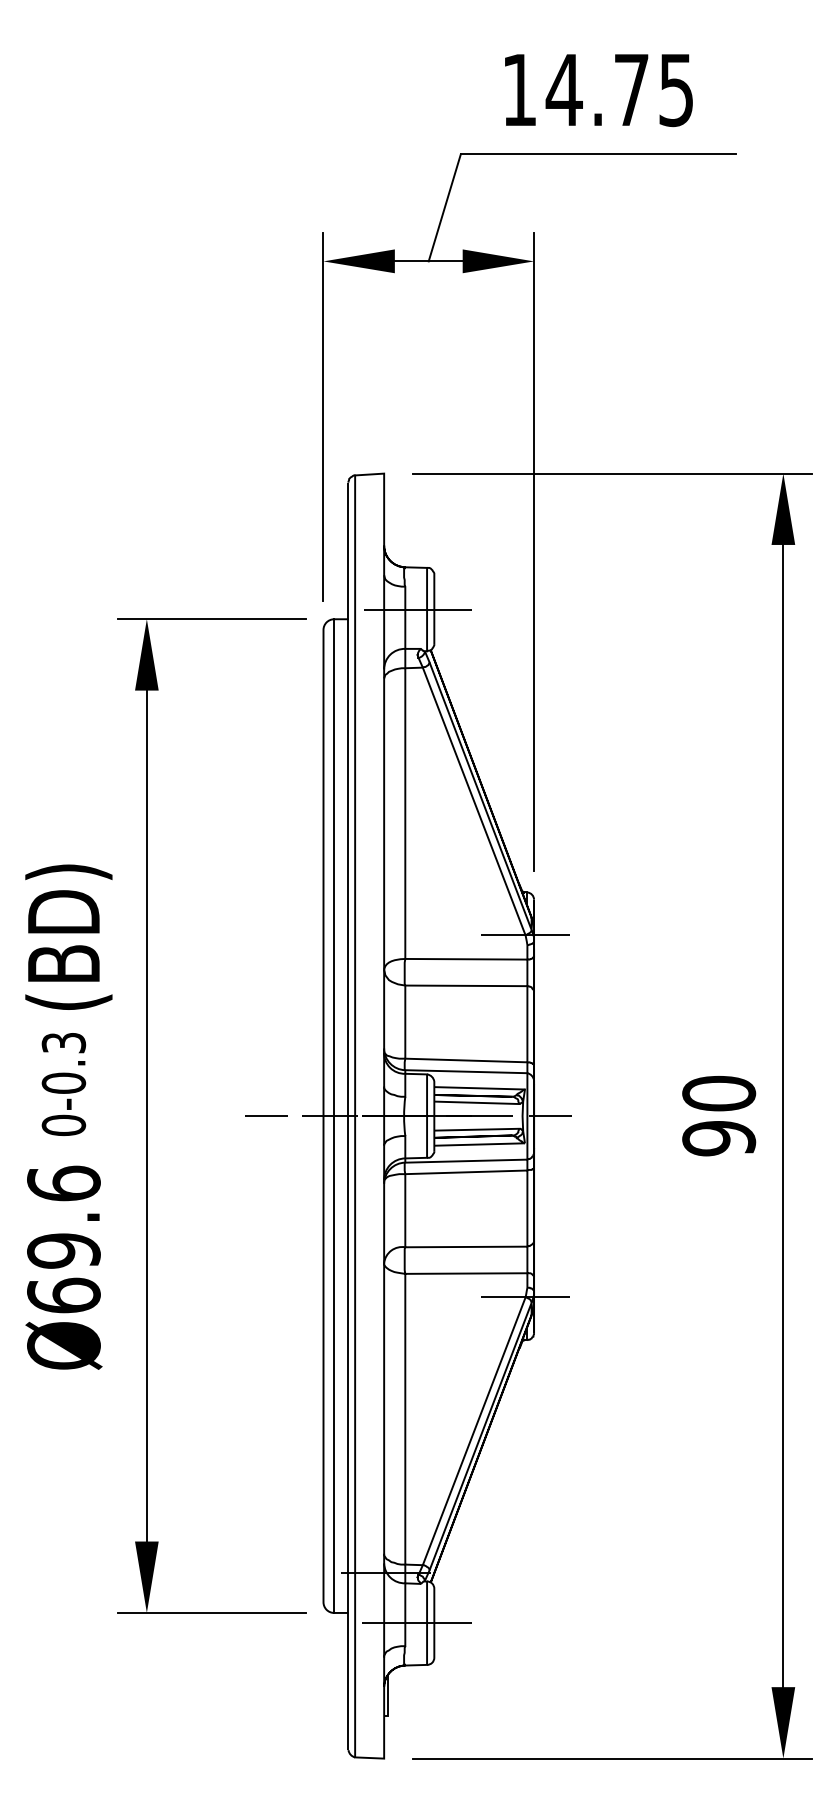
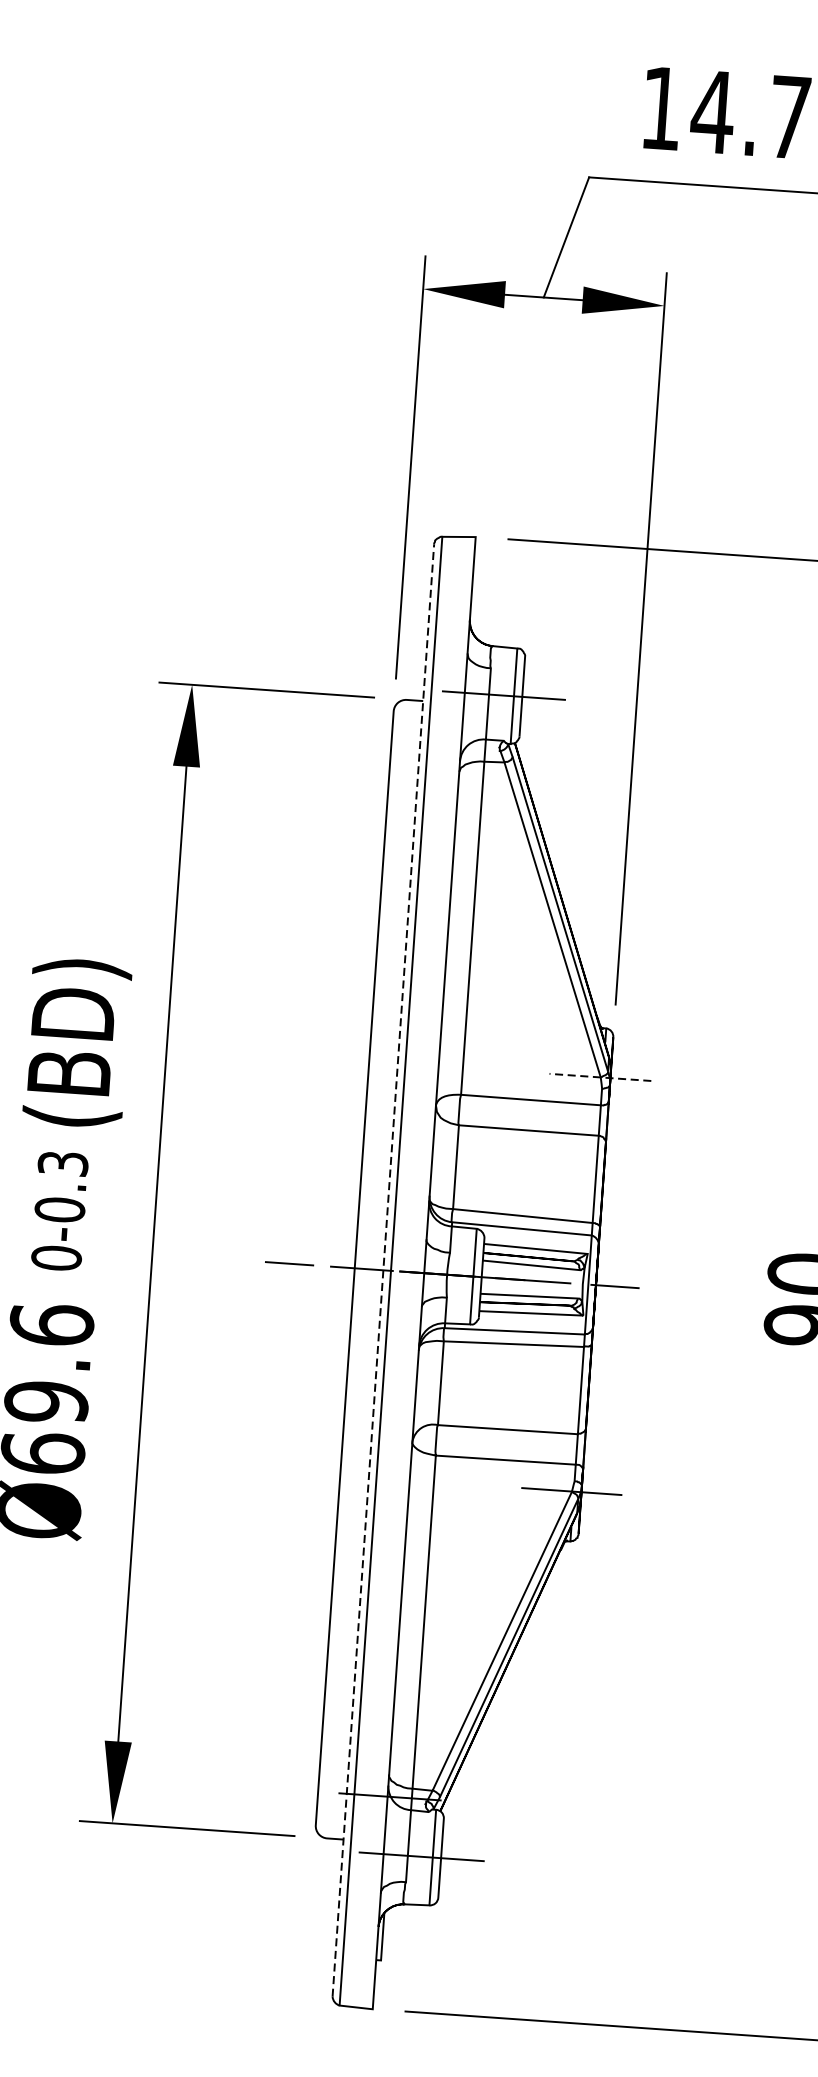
line: (524, 935) -> (599, 1077), solid -> dashed
line: (334, 1115) -> (367, 1268), removed
line: (348, 1116) -> (383, 1270), solid -> dashed

